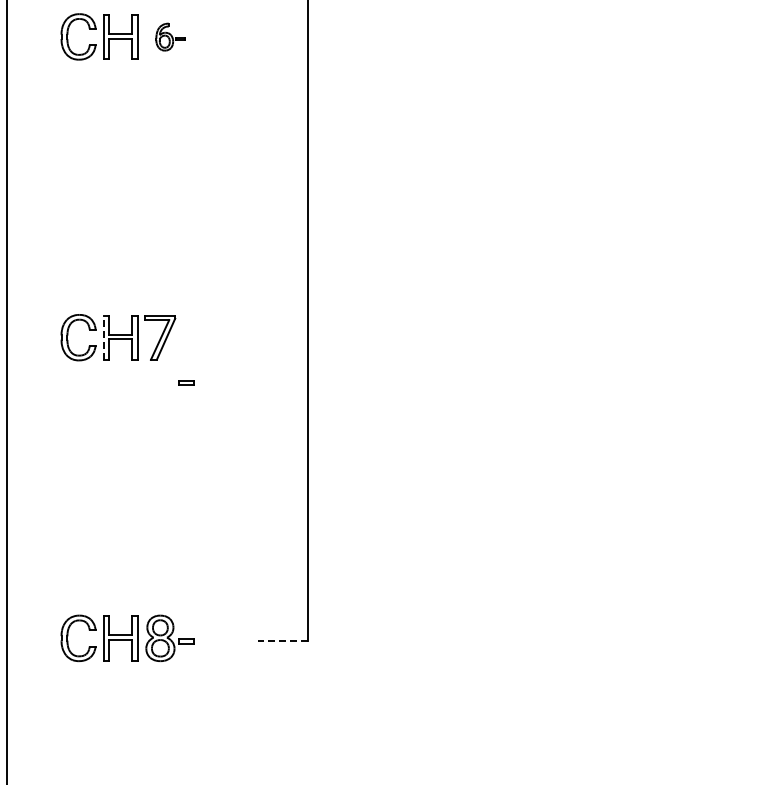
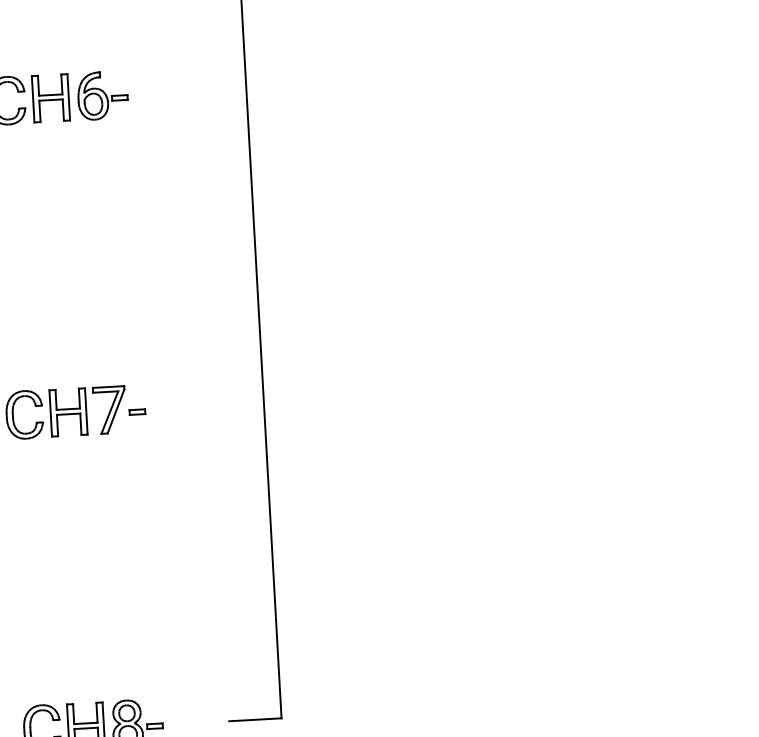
part: (170, 36) -> (102, 94), size x1.67
line: (103, 337) -> (50, 413), dashed -> solid
part: (186, 382) -> (137, 411), moved
line: (282, 640) -> (255, 719), dashed -> solid

